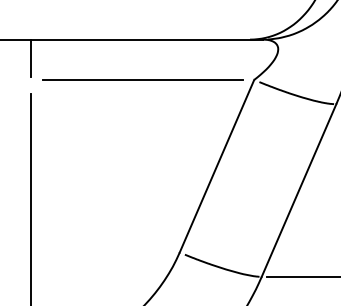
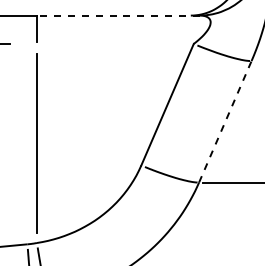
line: (145, 39) -> (117, 15), solid -> dashed
line: (141, 79) -> (114, 43), removed
line: (299, 190) -> (225, 121), solid -> dashed

